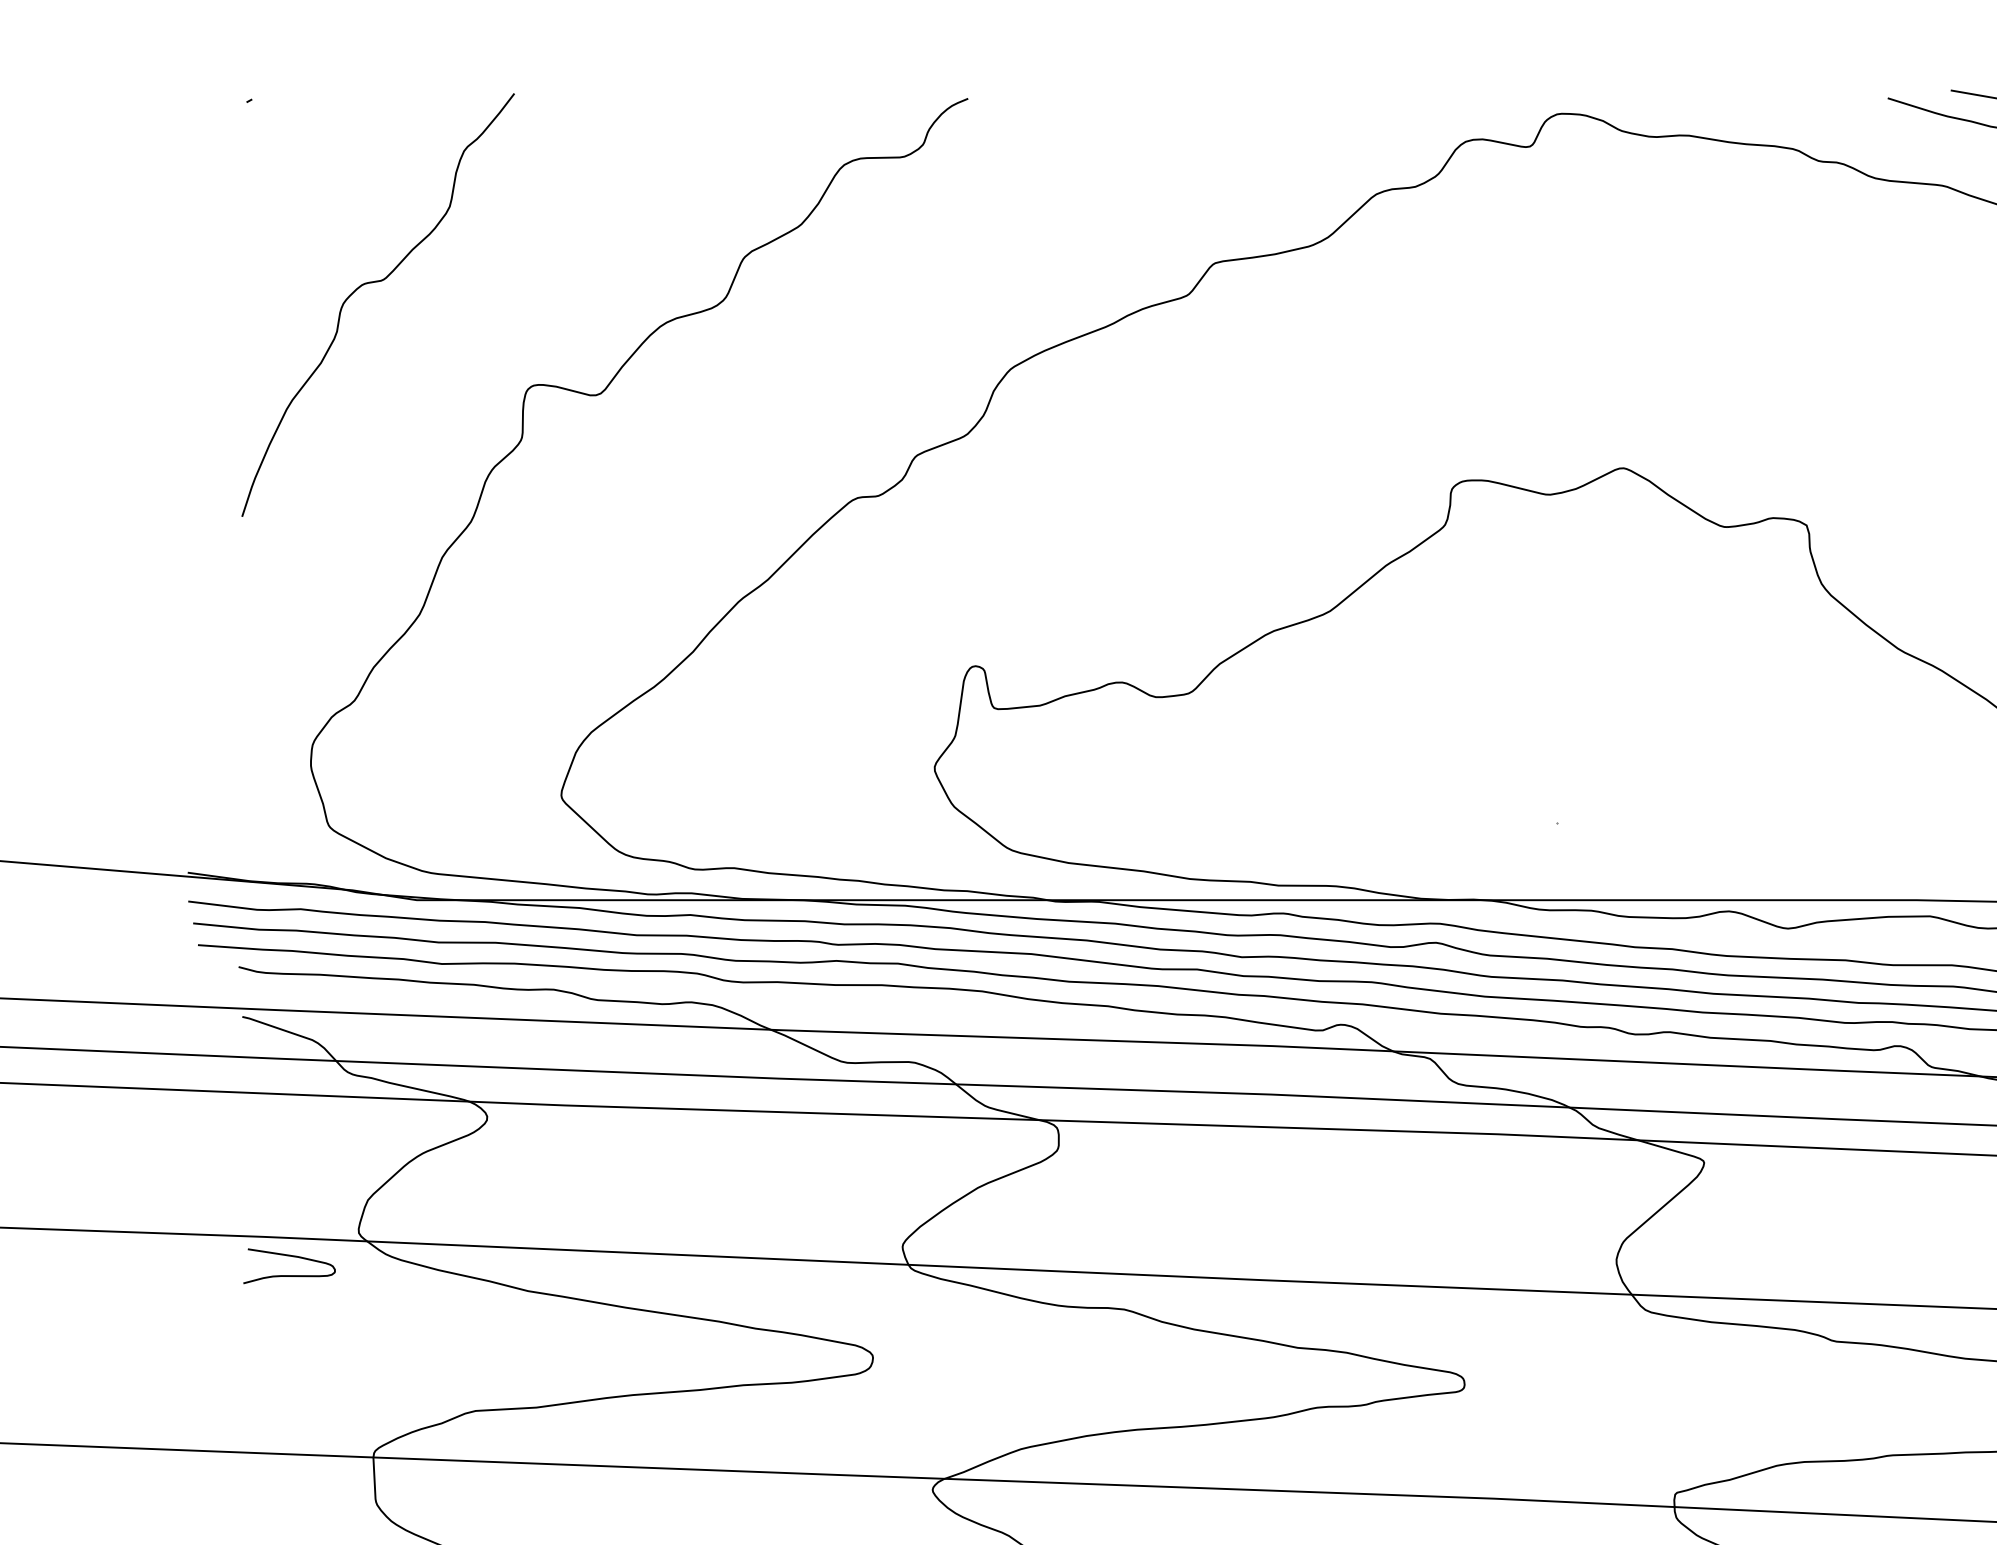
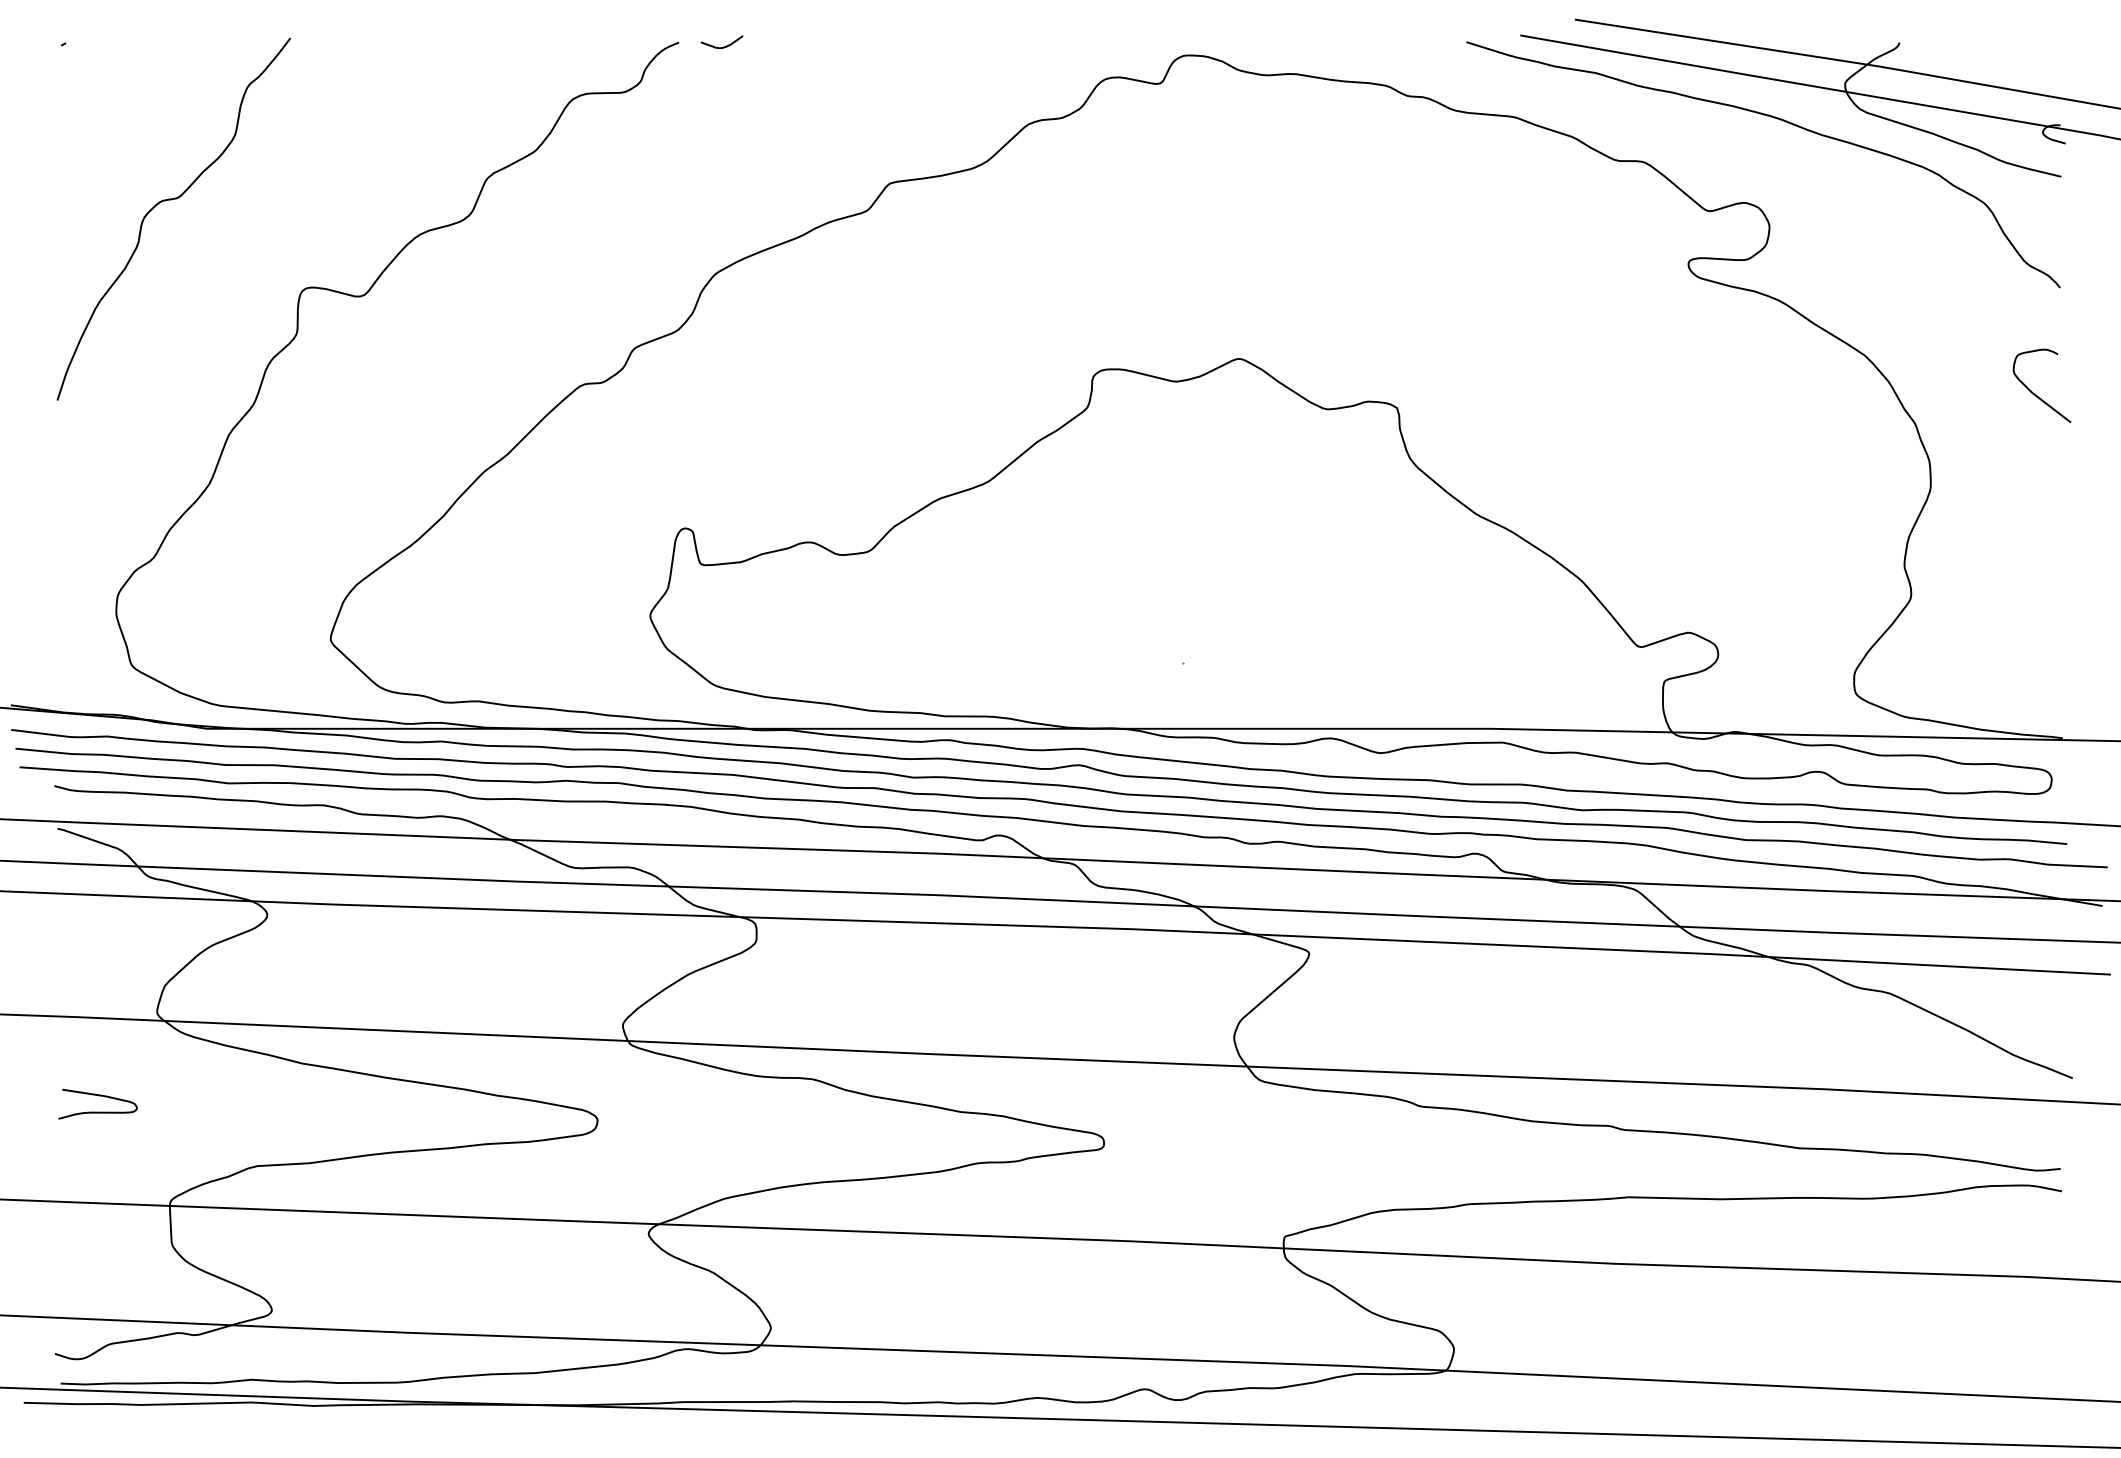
curve: (1020, 103) -> (723, 46), added
curve: (290, 1257) -> (98, 1096), moved

